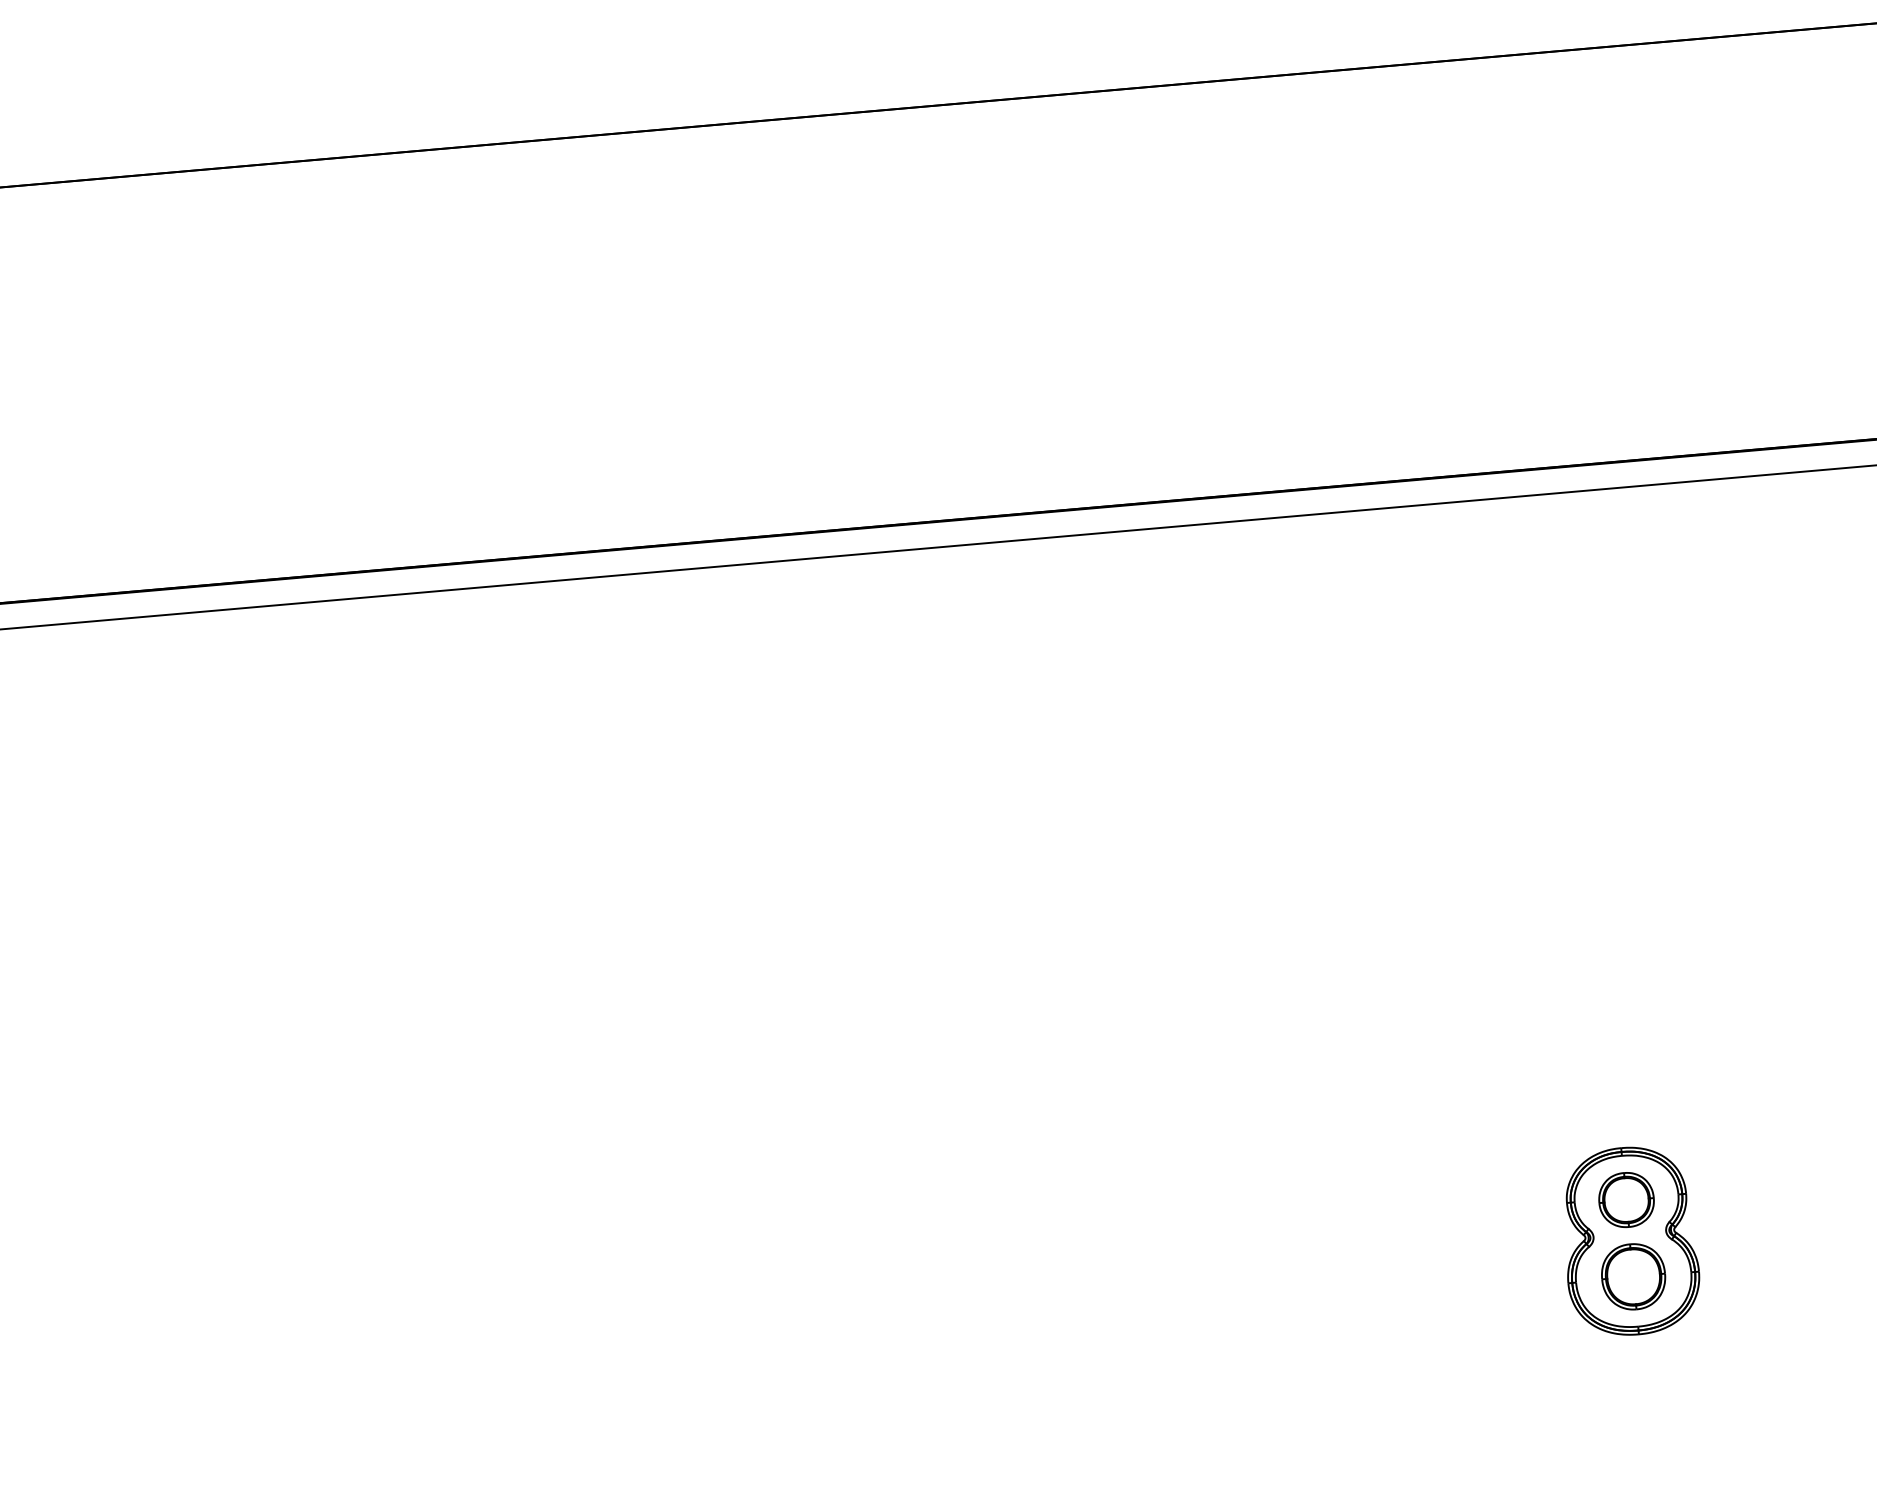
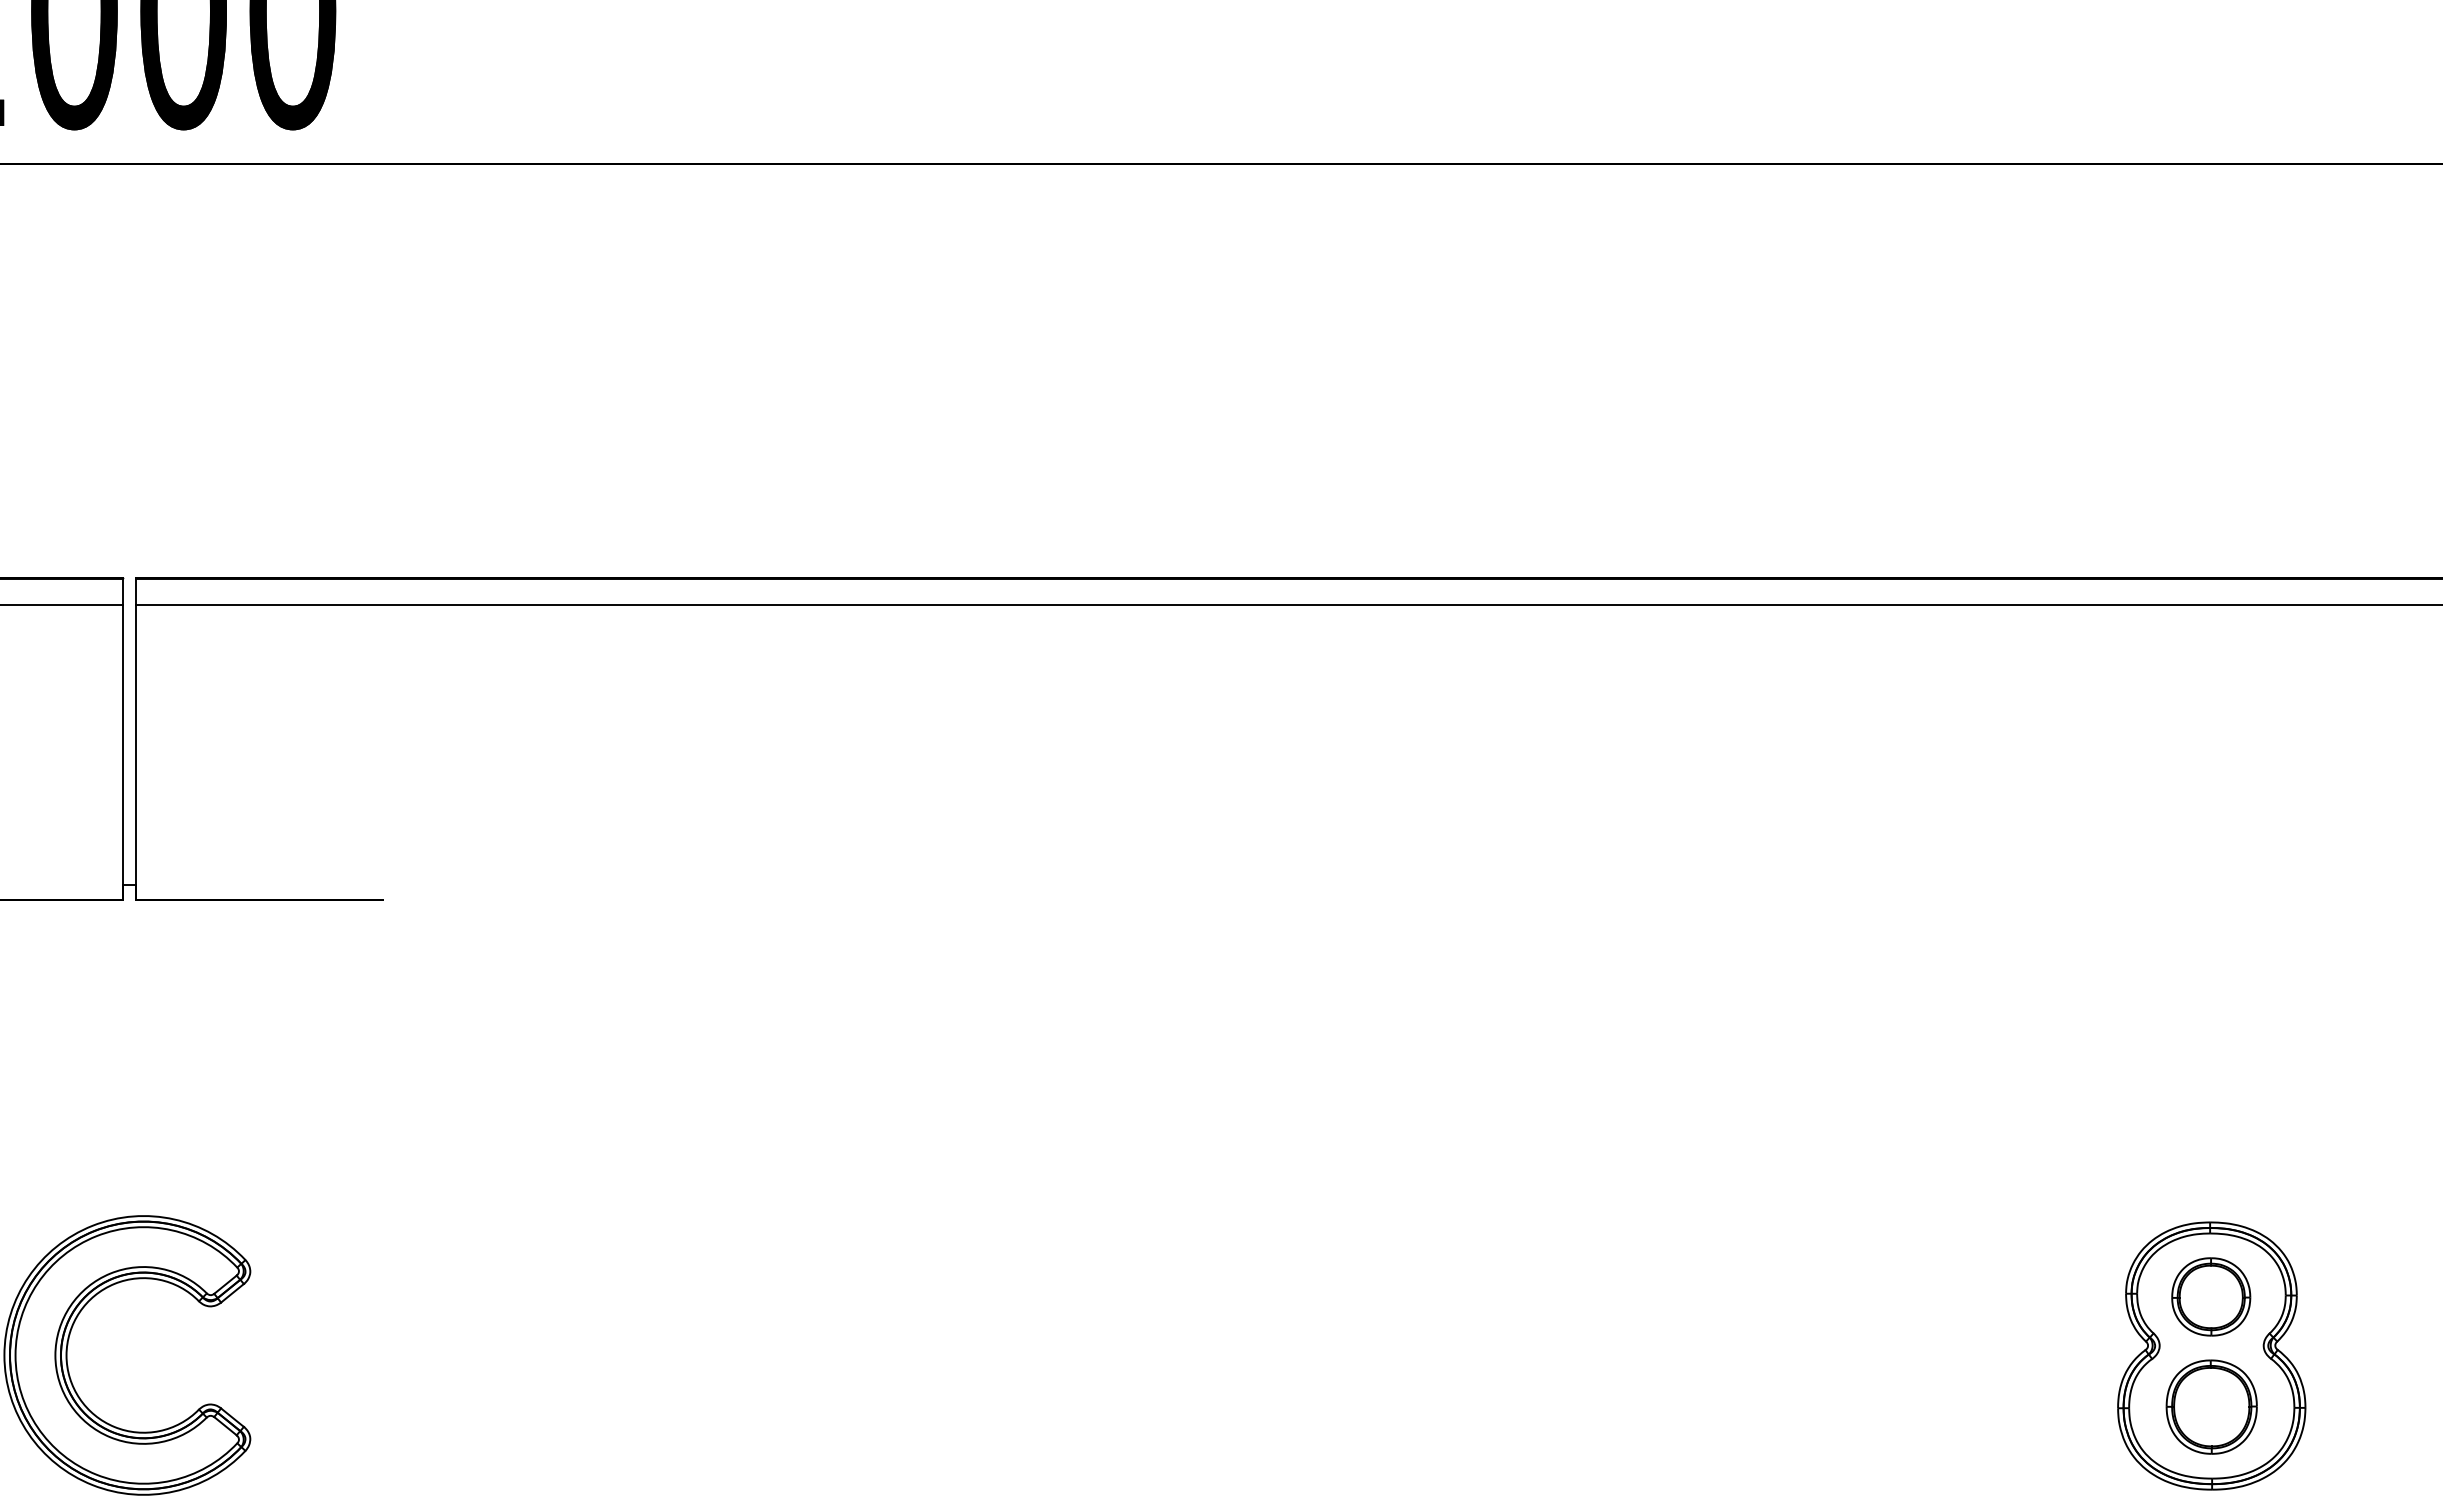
part: (1630, 1240) -> (2211, 1355), size x1.43

